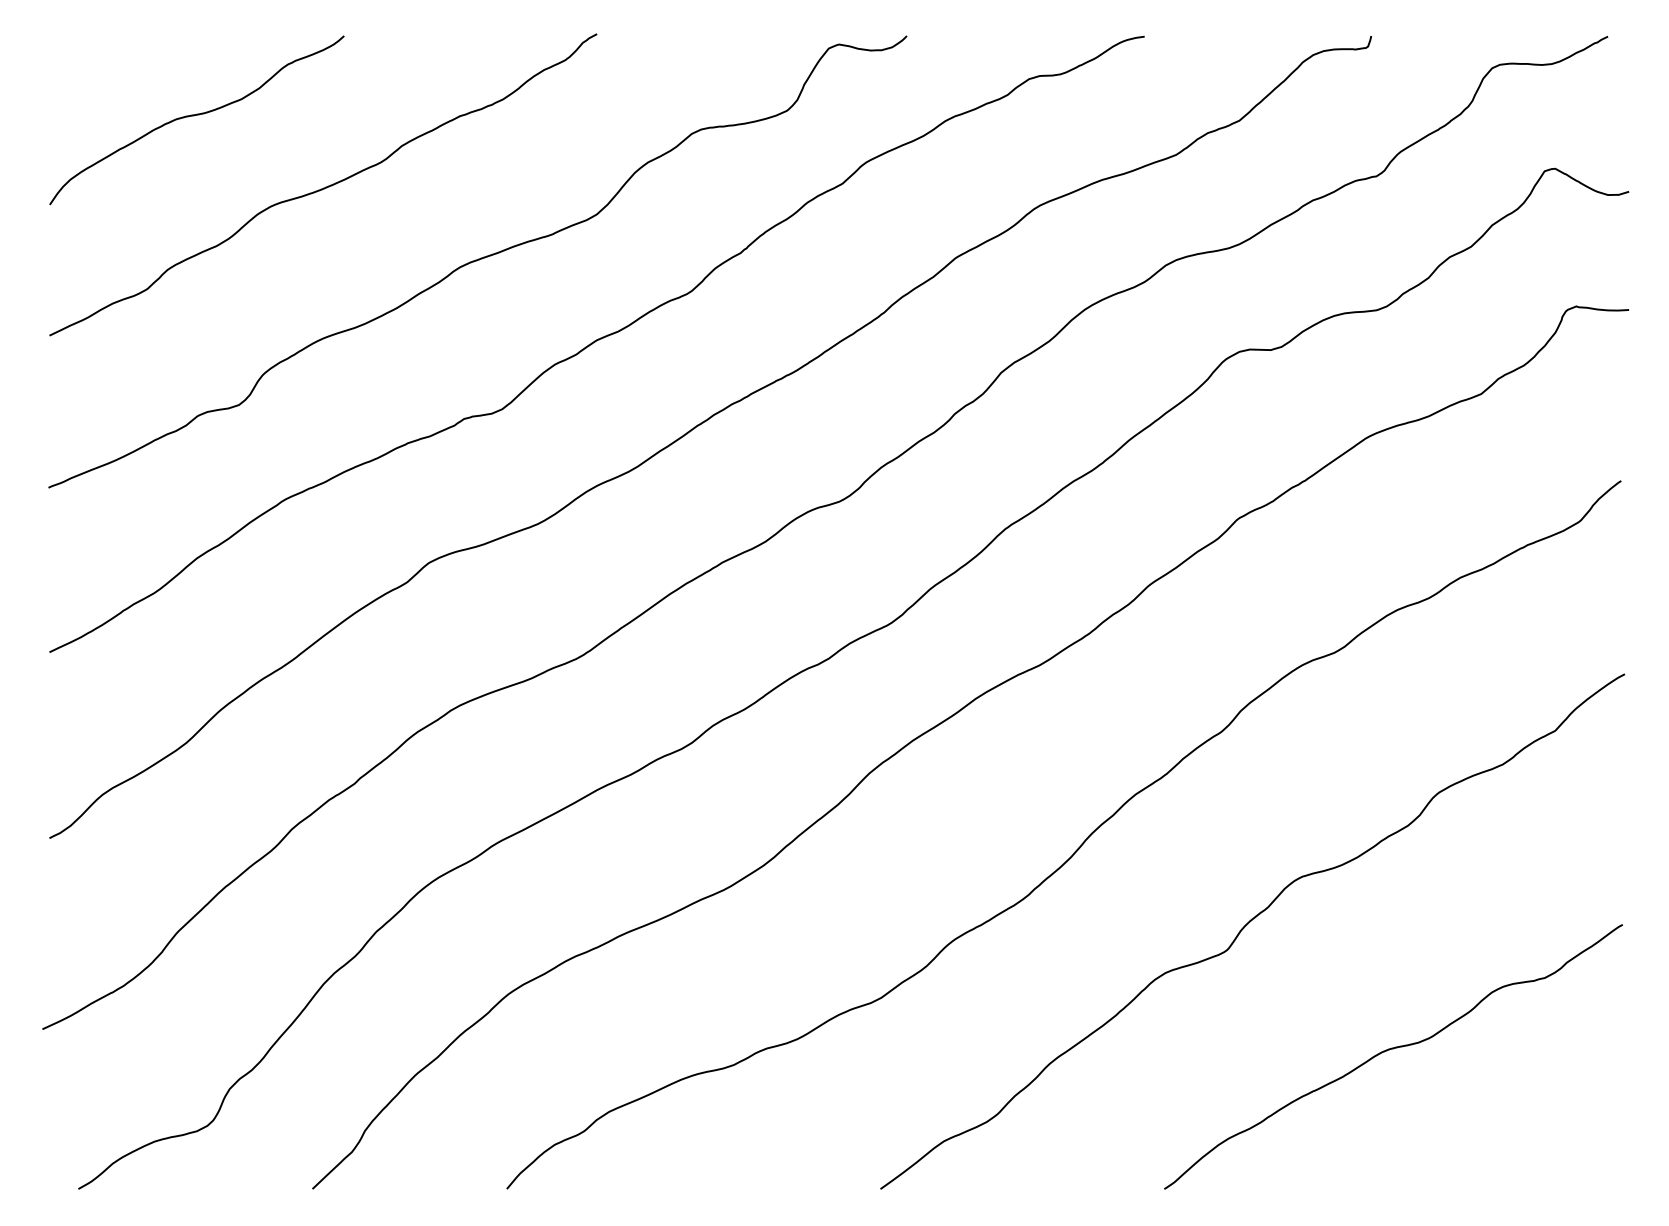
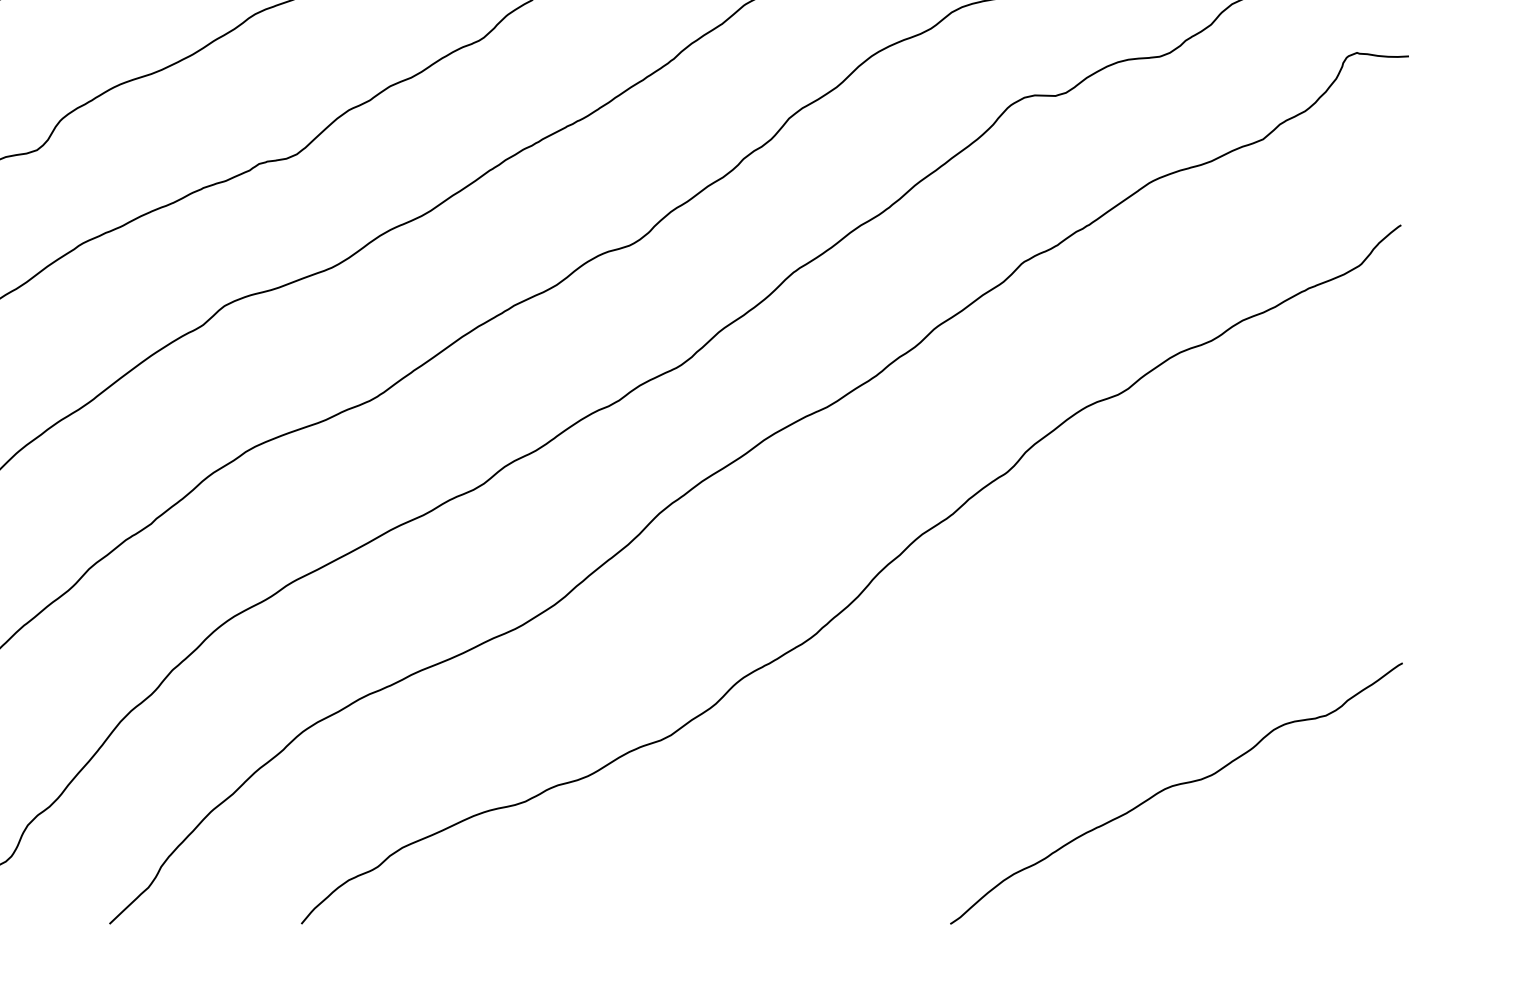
curve: (1247, 925) -> (1032, 663), removed

